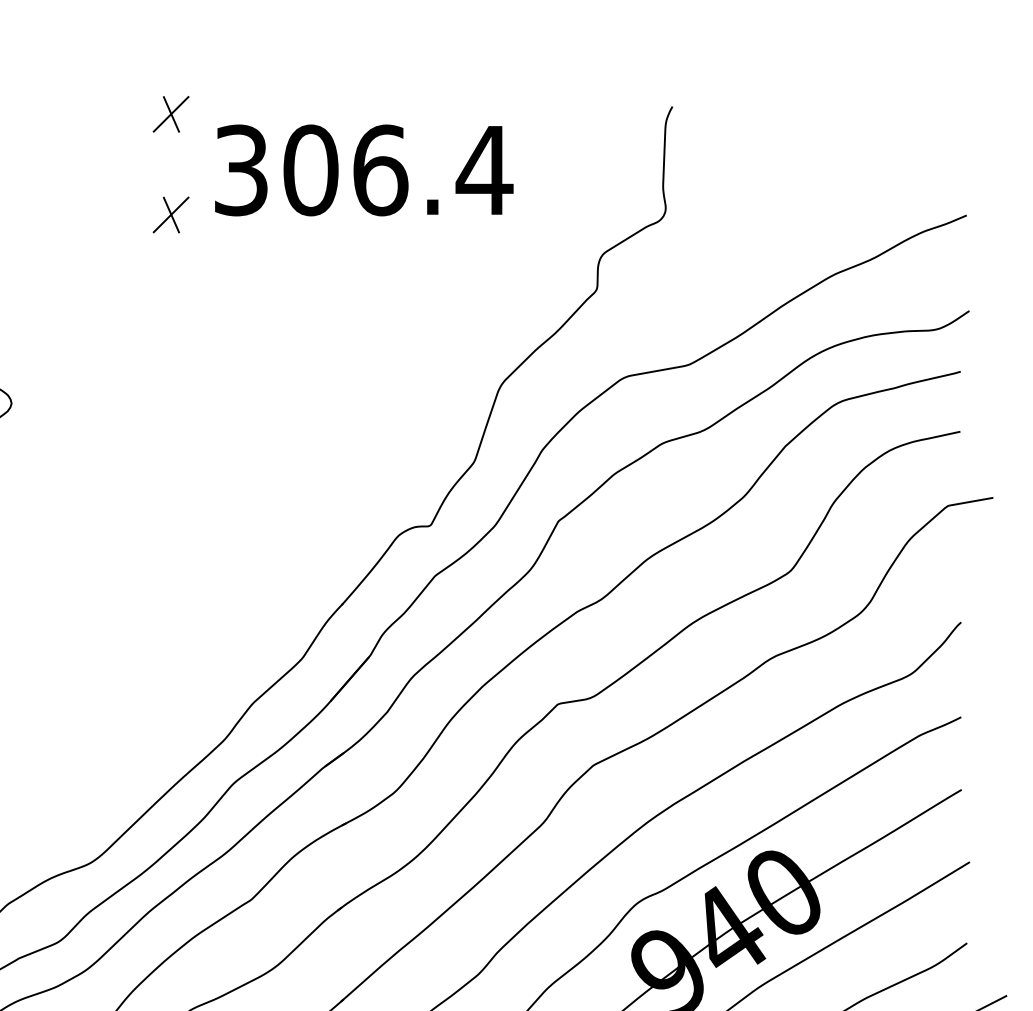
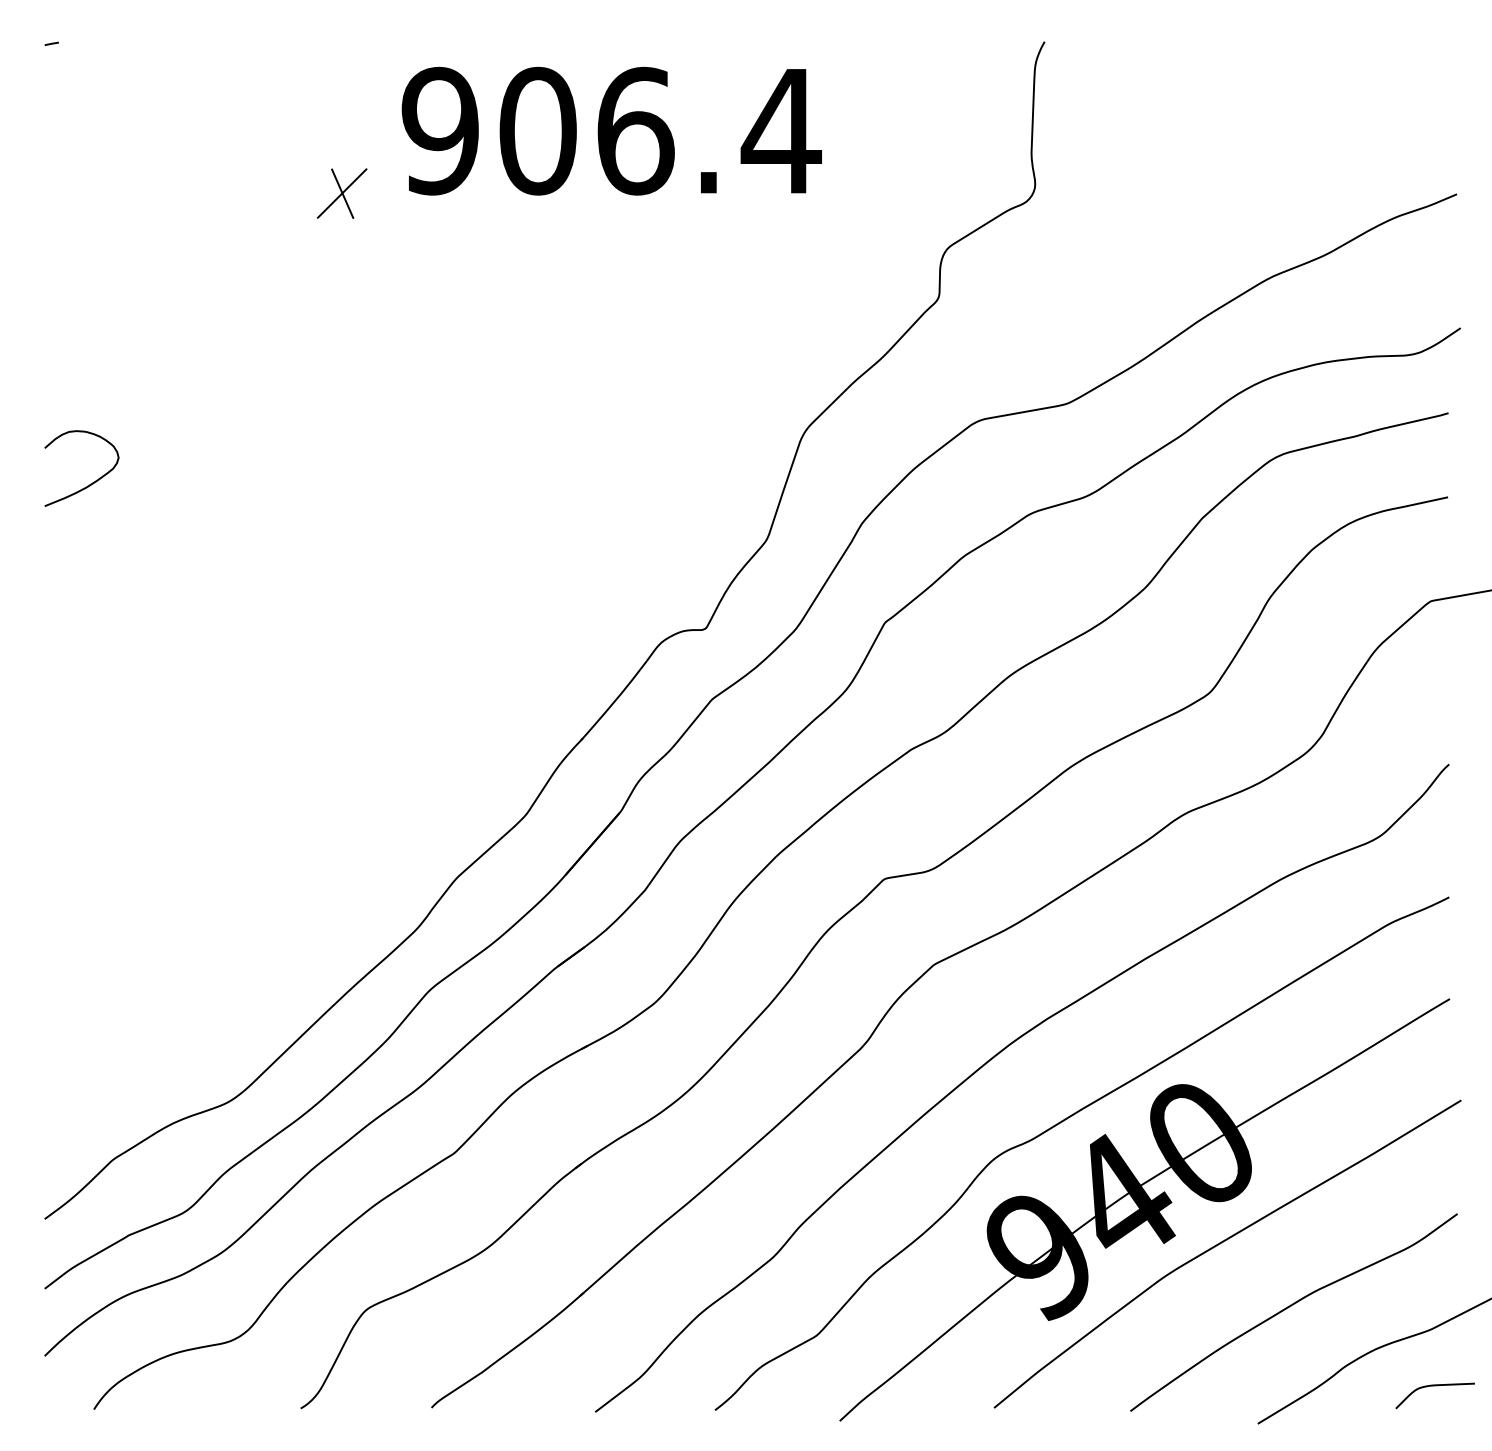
part: (170, 114) -> (341, 52), removed
text: (240, 169) -> (439, 130), 306.4 -> 906.4

